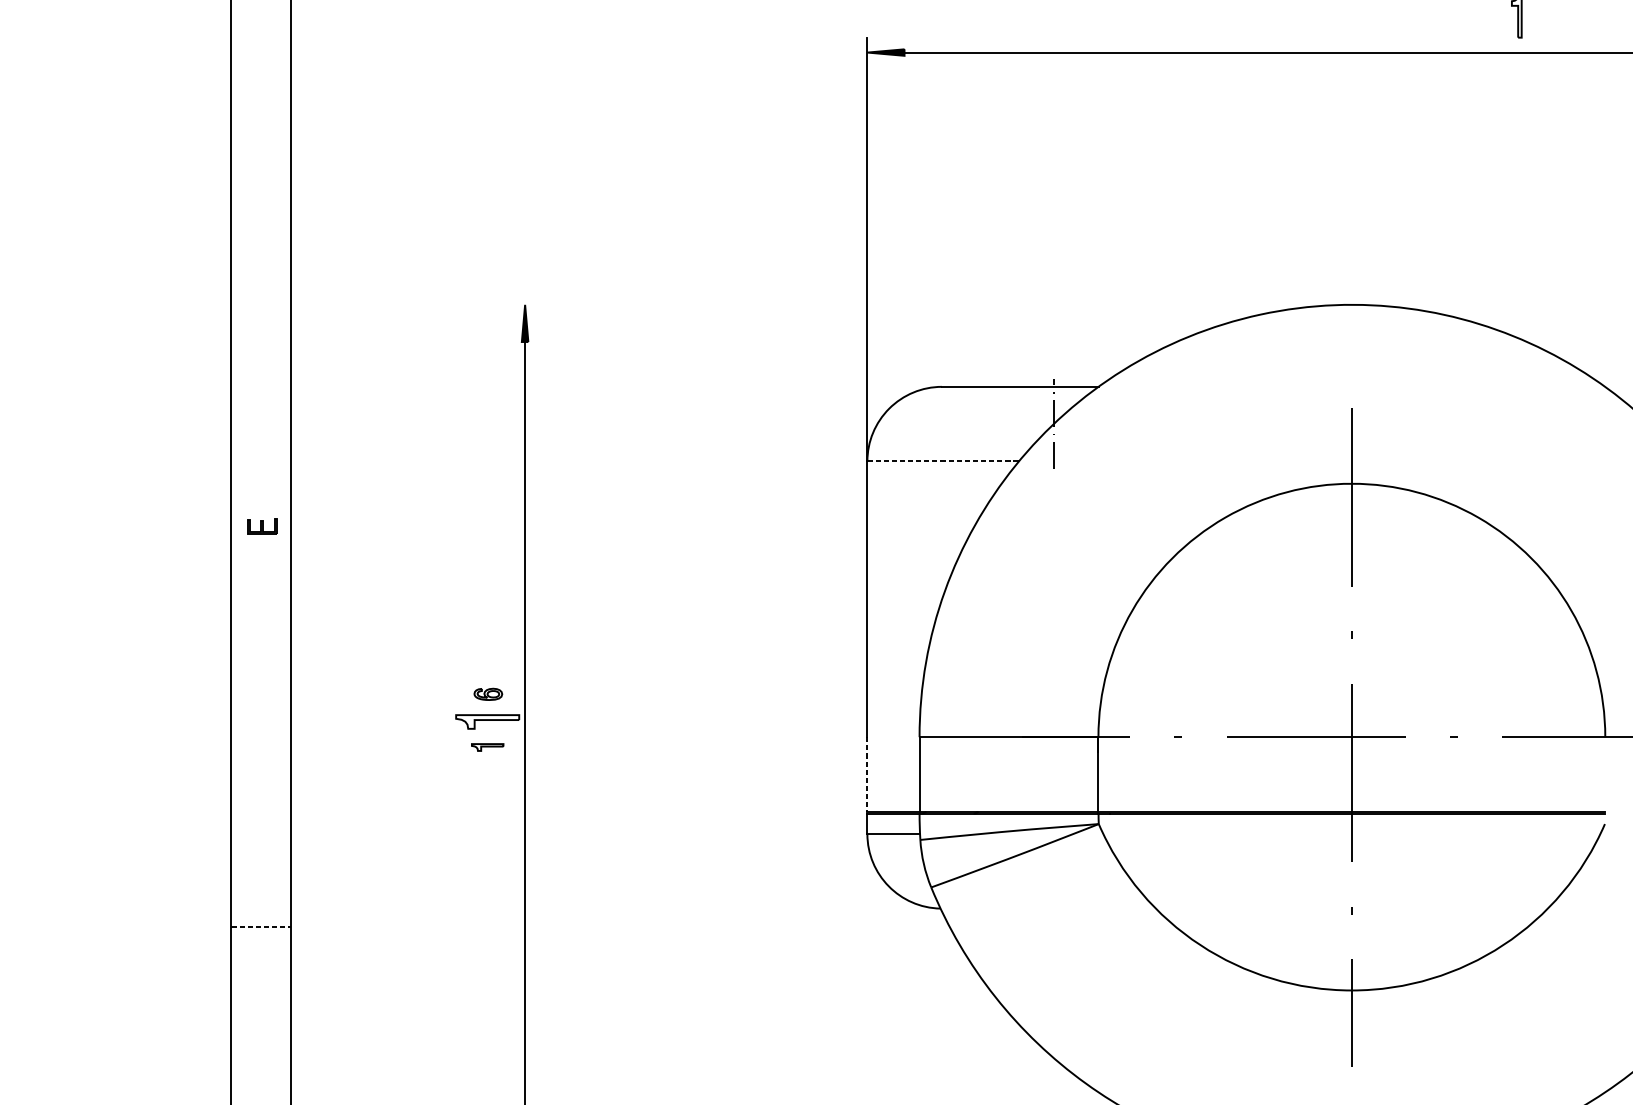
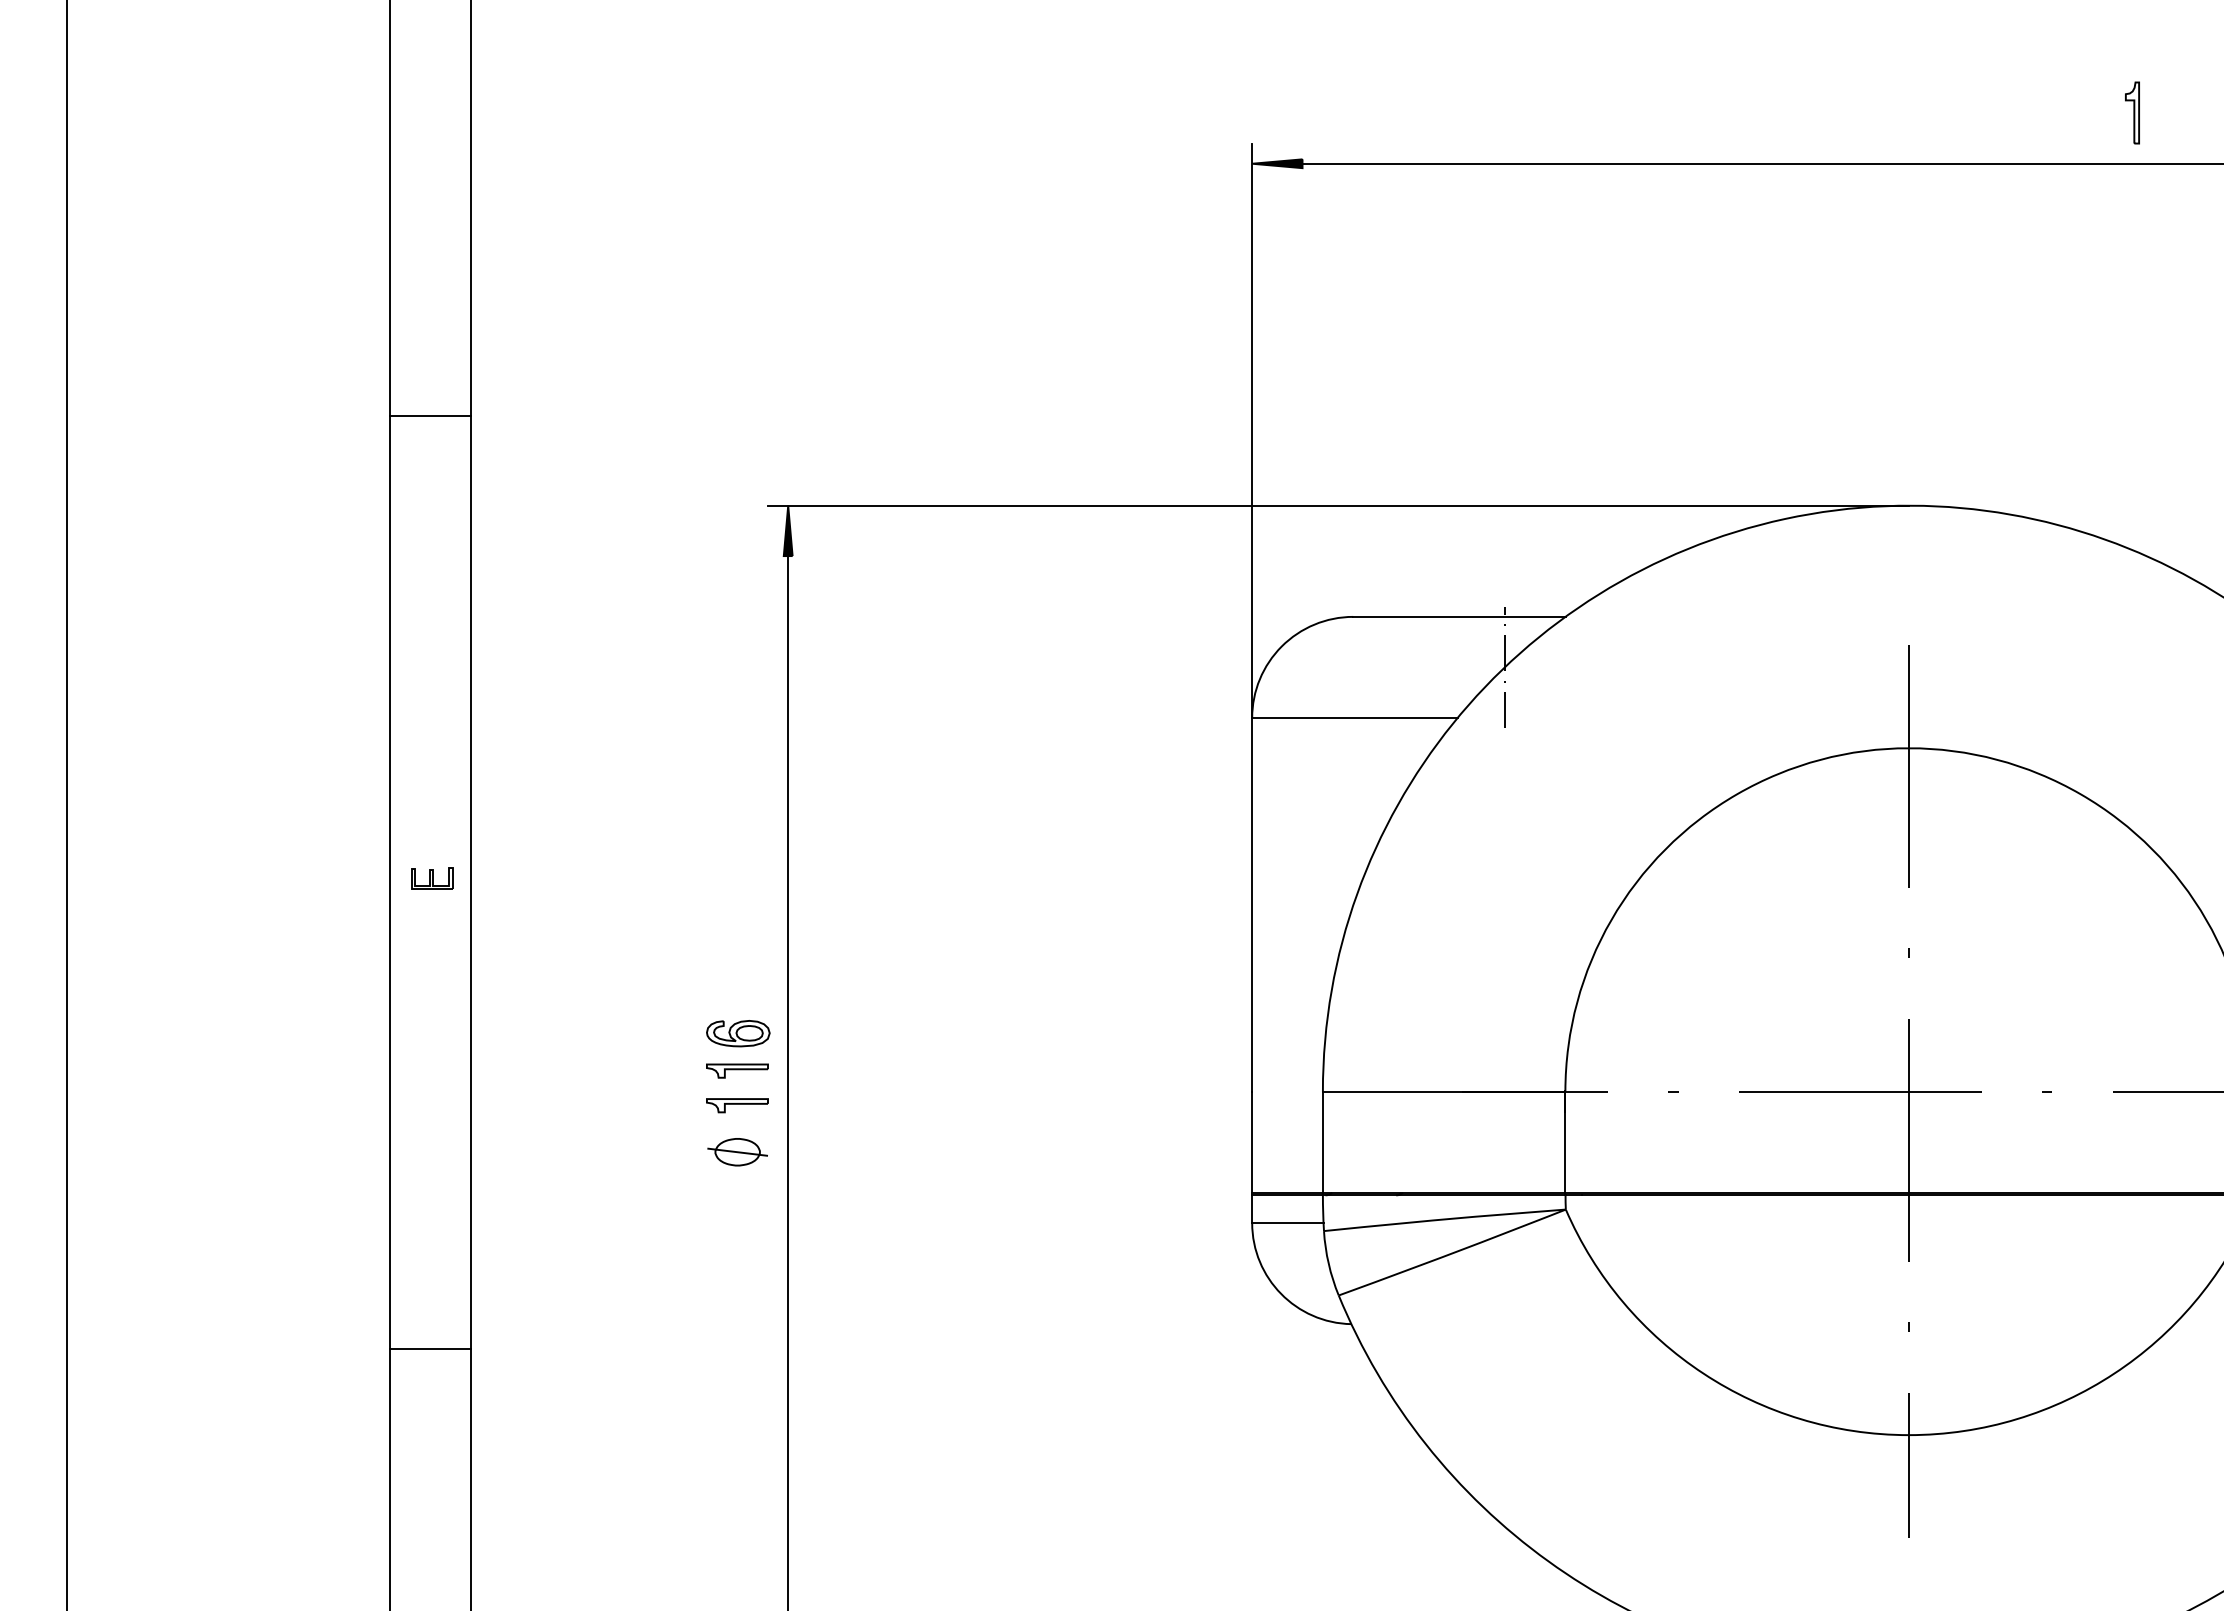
line: (261, 239) -> (430, 416), added
line: (931, 304) -> (1338, 505), added
line: (942, 461) -> (1354, 717), dashed -> solid
part: (262, 526) -> (432, 878), moved
part: (488, 694) -> (738, 1033), size x1.67
part: (487, 721) -> (737, 1070), size x0.71
part: (487, 747) -> (737, 1105), size x1.43
line: (867, 774) -> (1252, 1142), dashed -> solid
part: (487, 781) -> (737, 1152), added
line: (261, 927) -> (430, 1349), dashed -> solid

